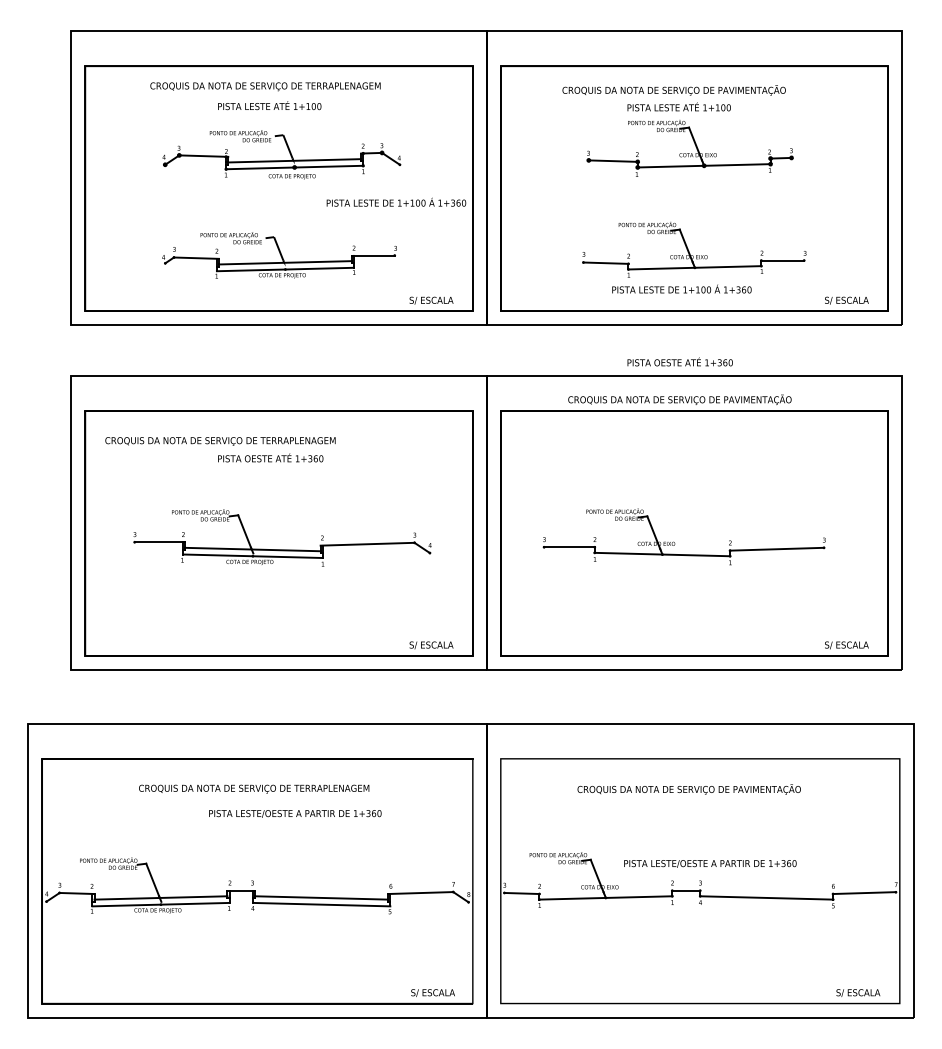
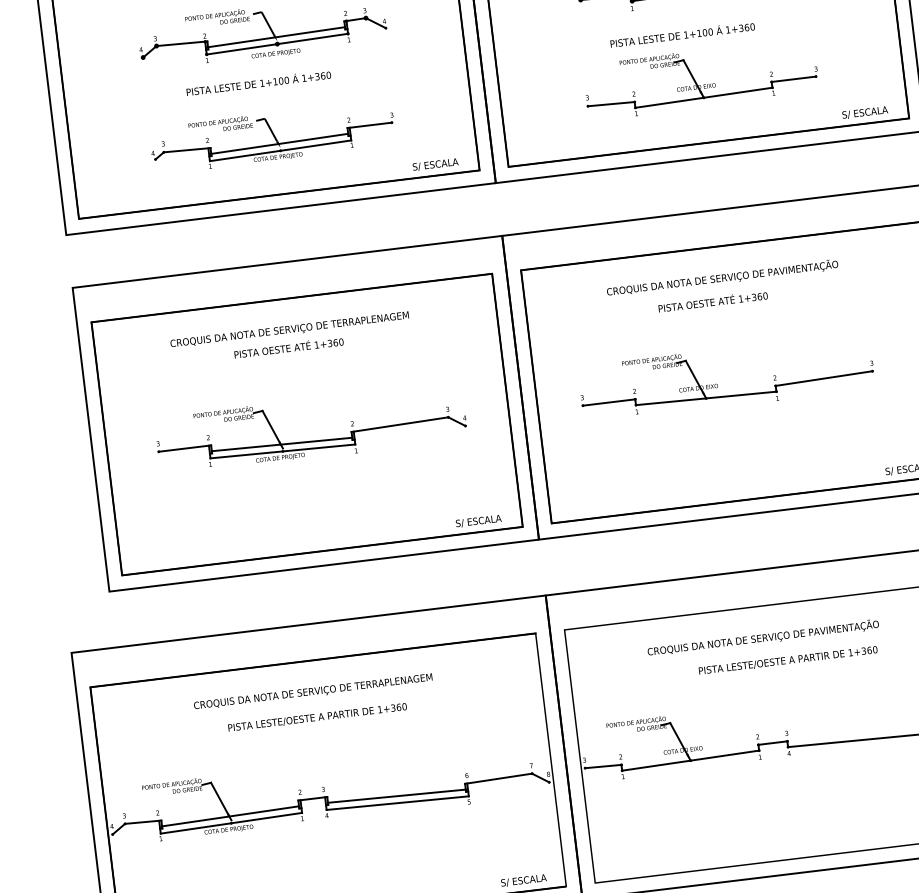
text: (396, 201) -> (258, 82), moved
text: (681, 288) -> (682, 33), moved
text: (679, 361) -> (712, 301), moved
text: (679, 399) -> (722, 277), moved
text: (220, 441) -> (289, 330), moved
text: (295, 813) -> (317, 717), moved
text: (710, 863) -> (788, 660), moved

